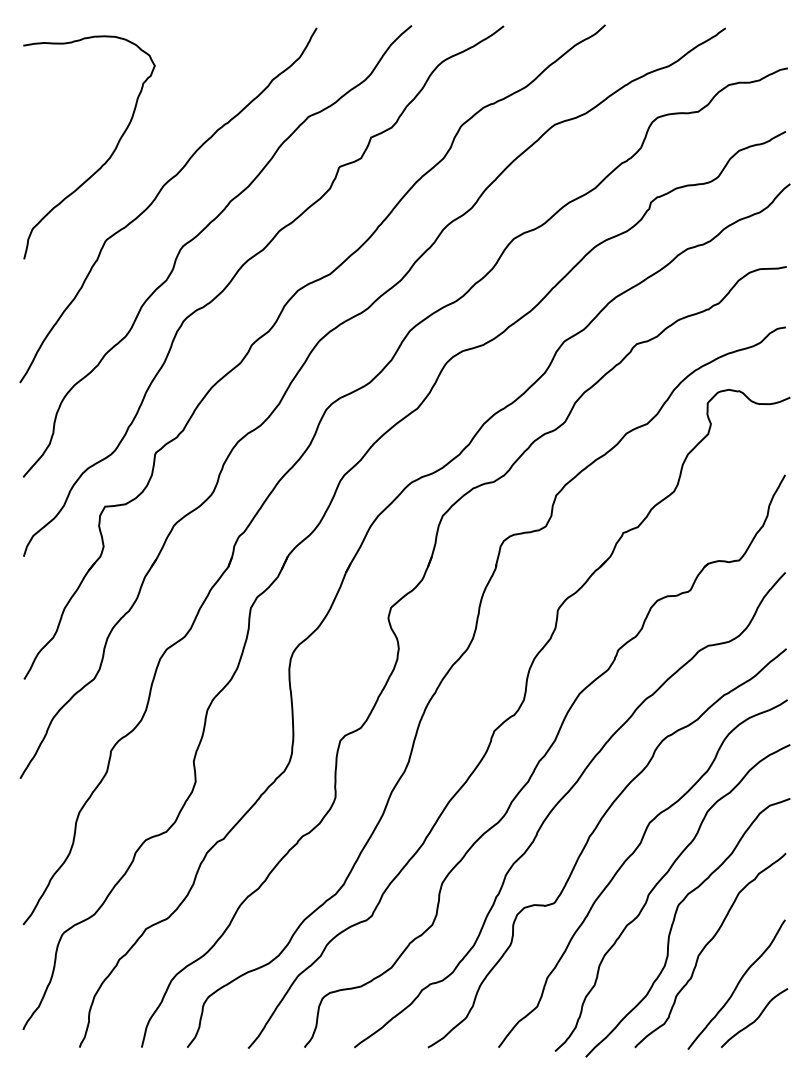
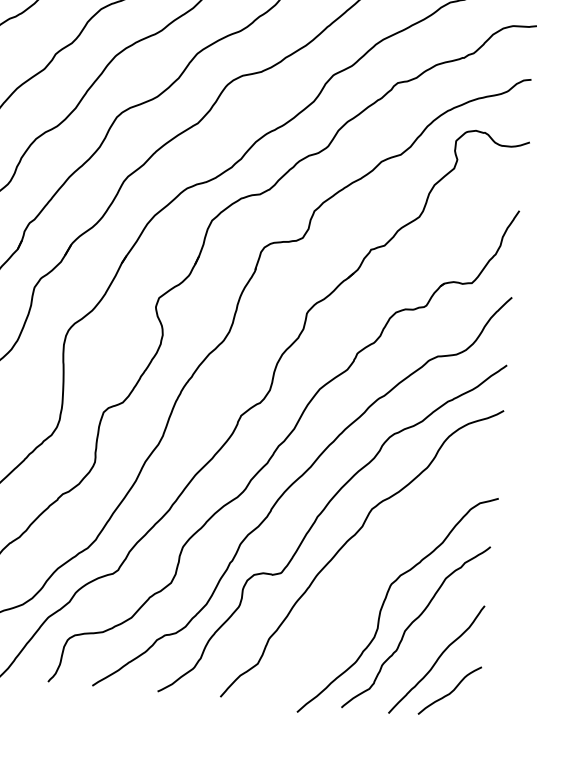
curve: (656, 886) -> (373, 566), removed

